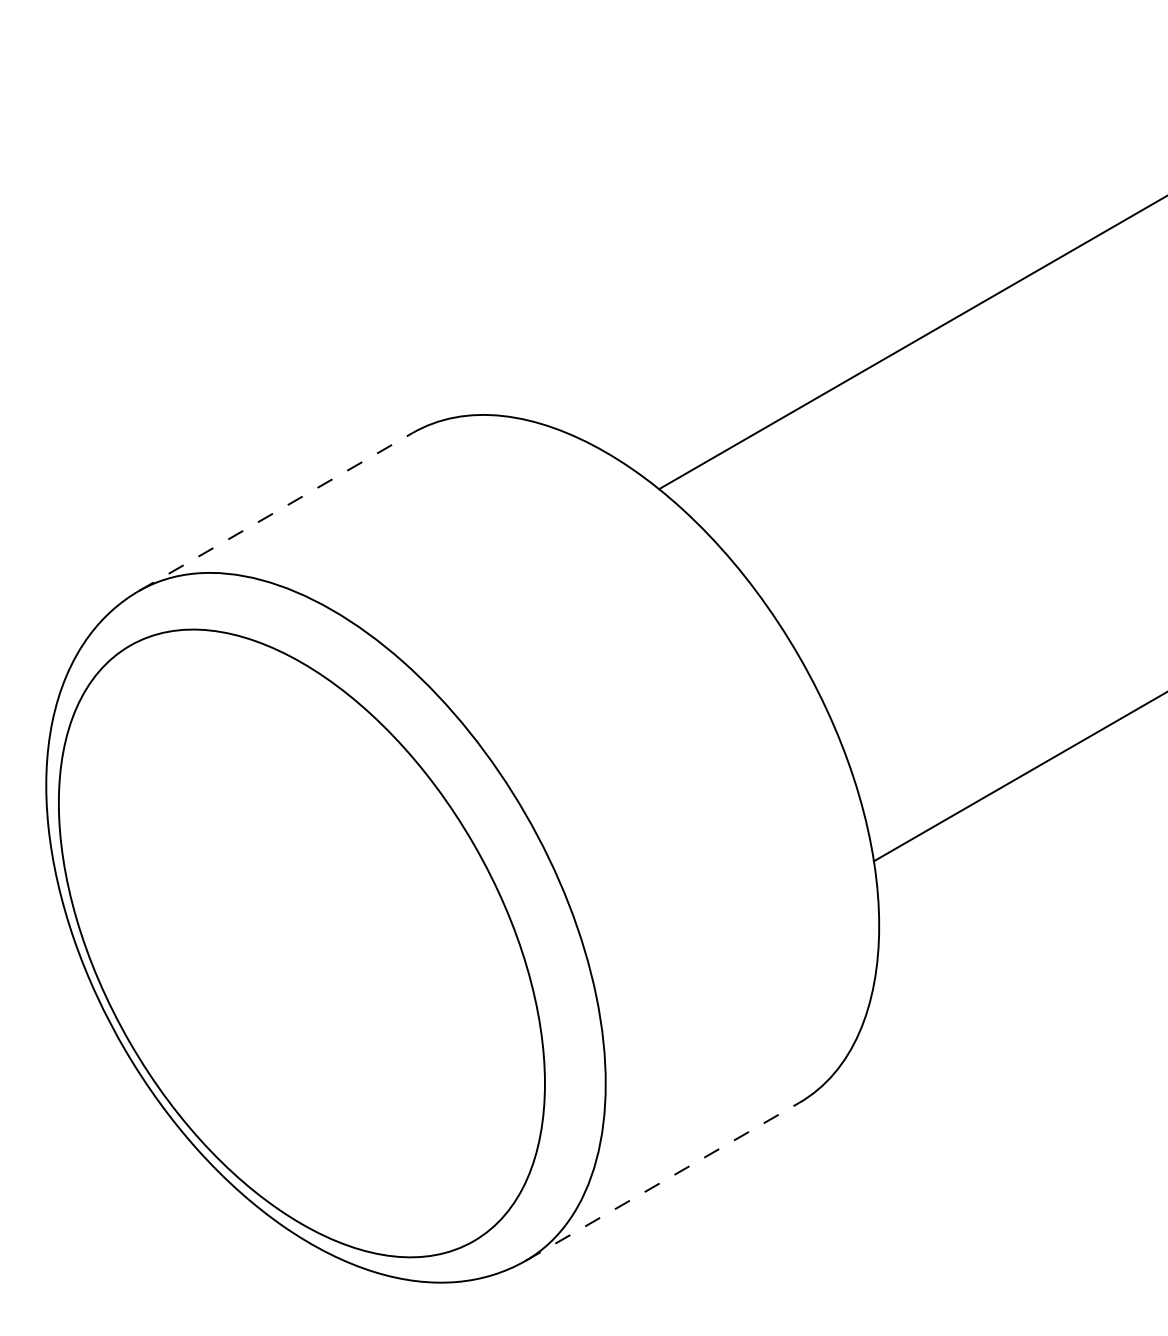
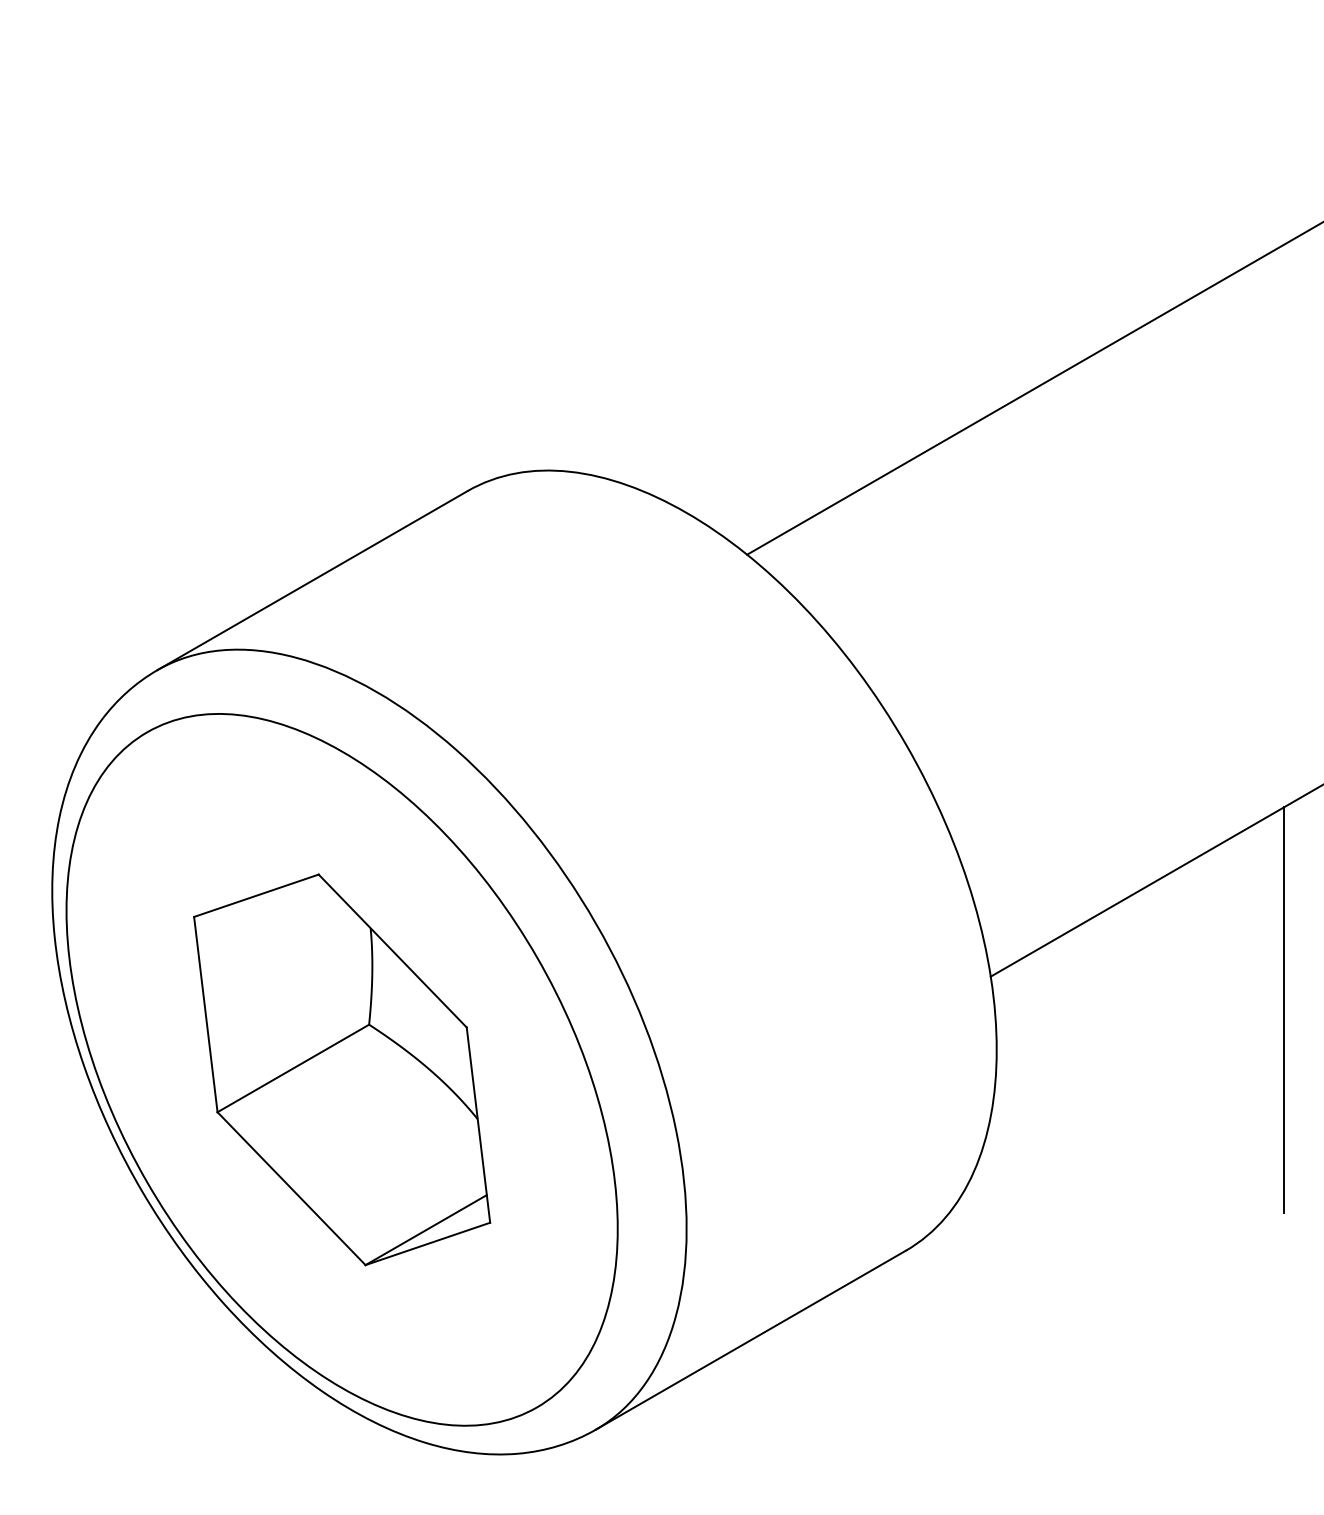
line: (275, 511) -> (312, 580), dashed -> solid
line: (1132, 891) -> (1284, 1010), added
part: (302, 943) -> (342, 1069), added
line: (662, 1181) -> (751, 1339), dashed -> solid

